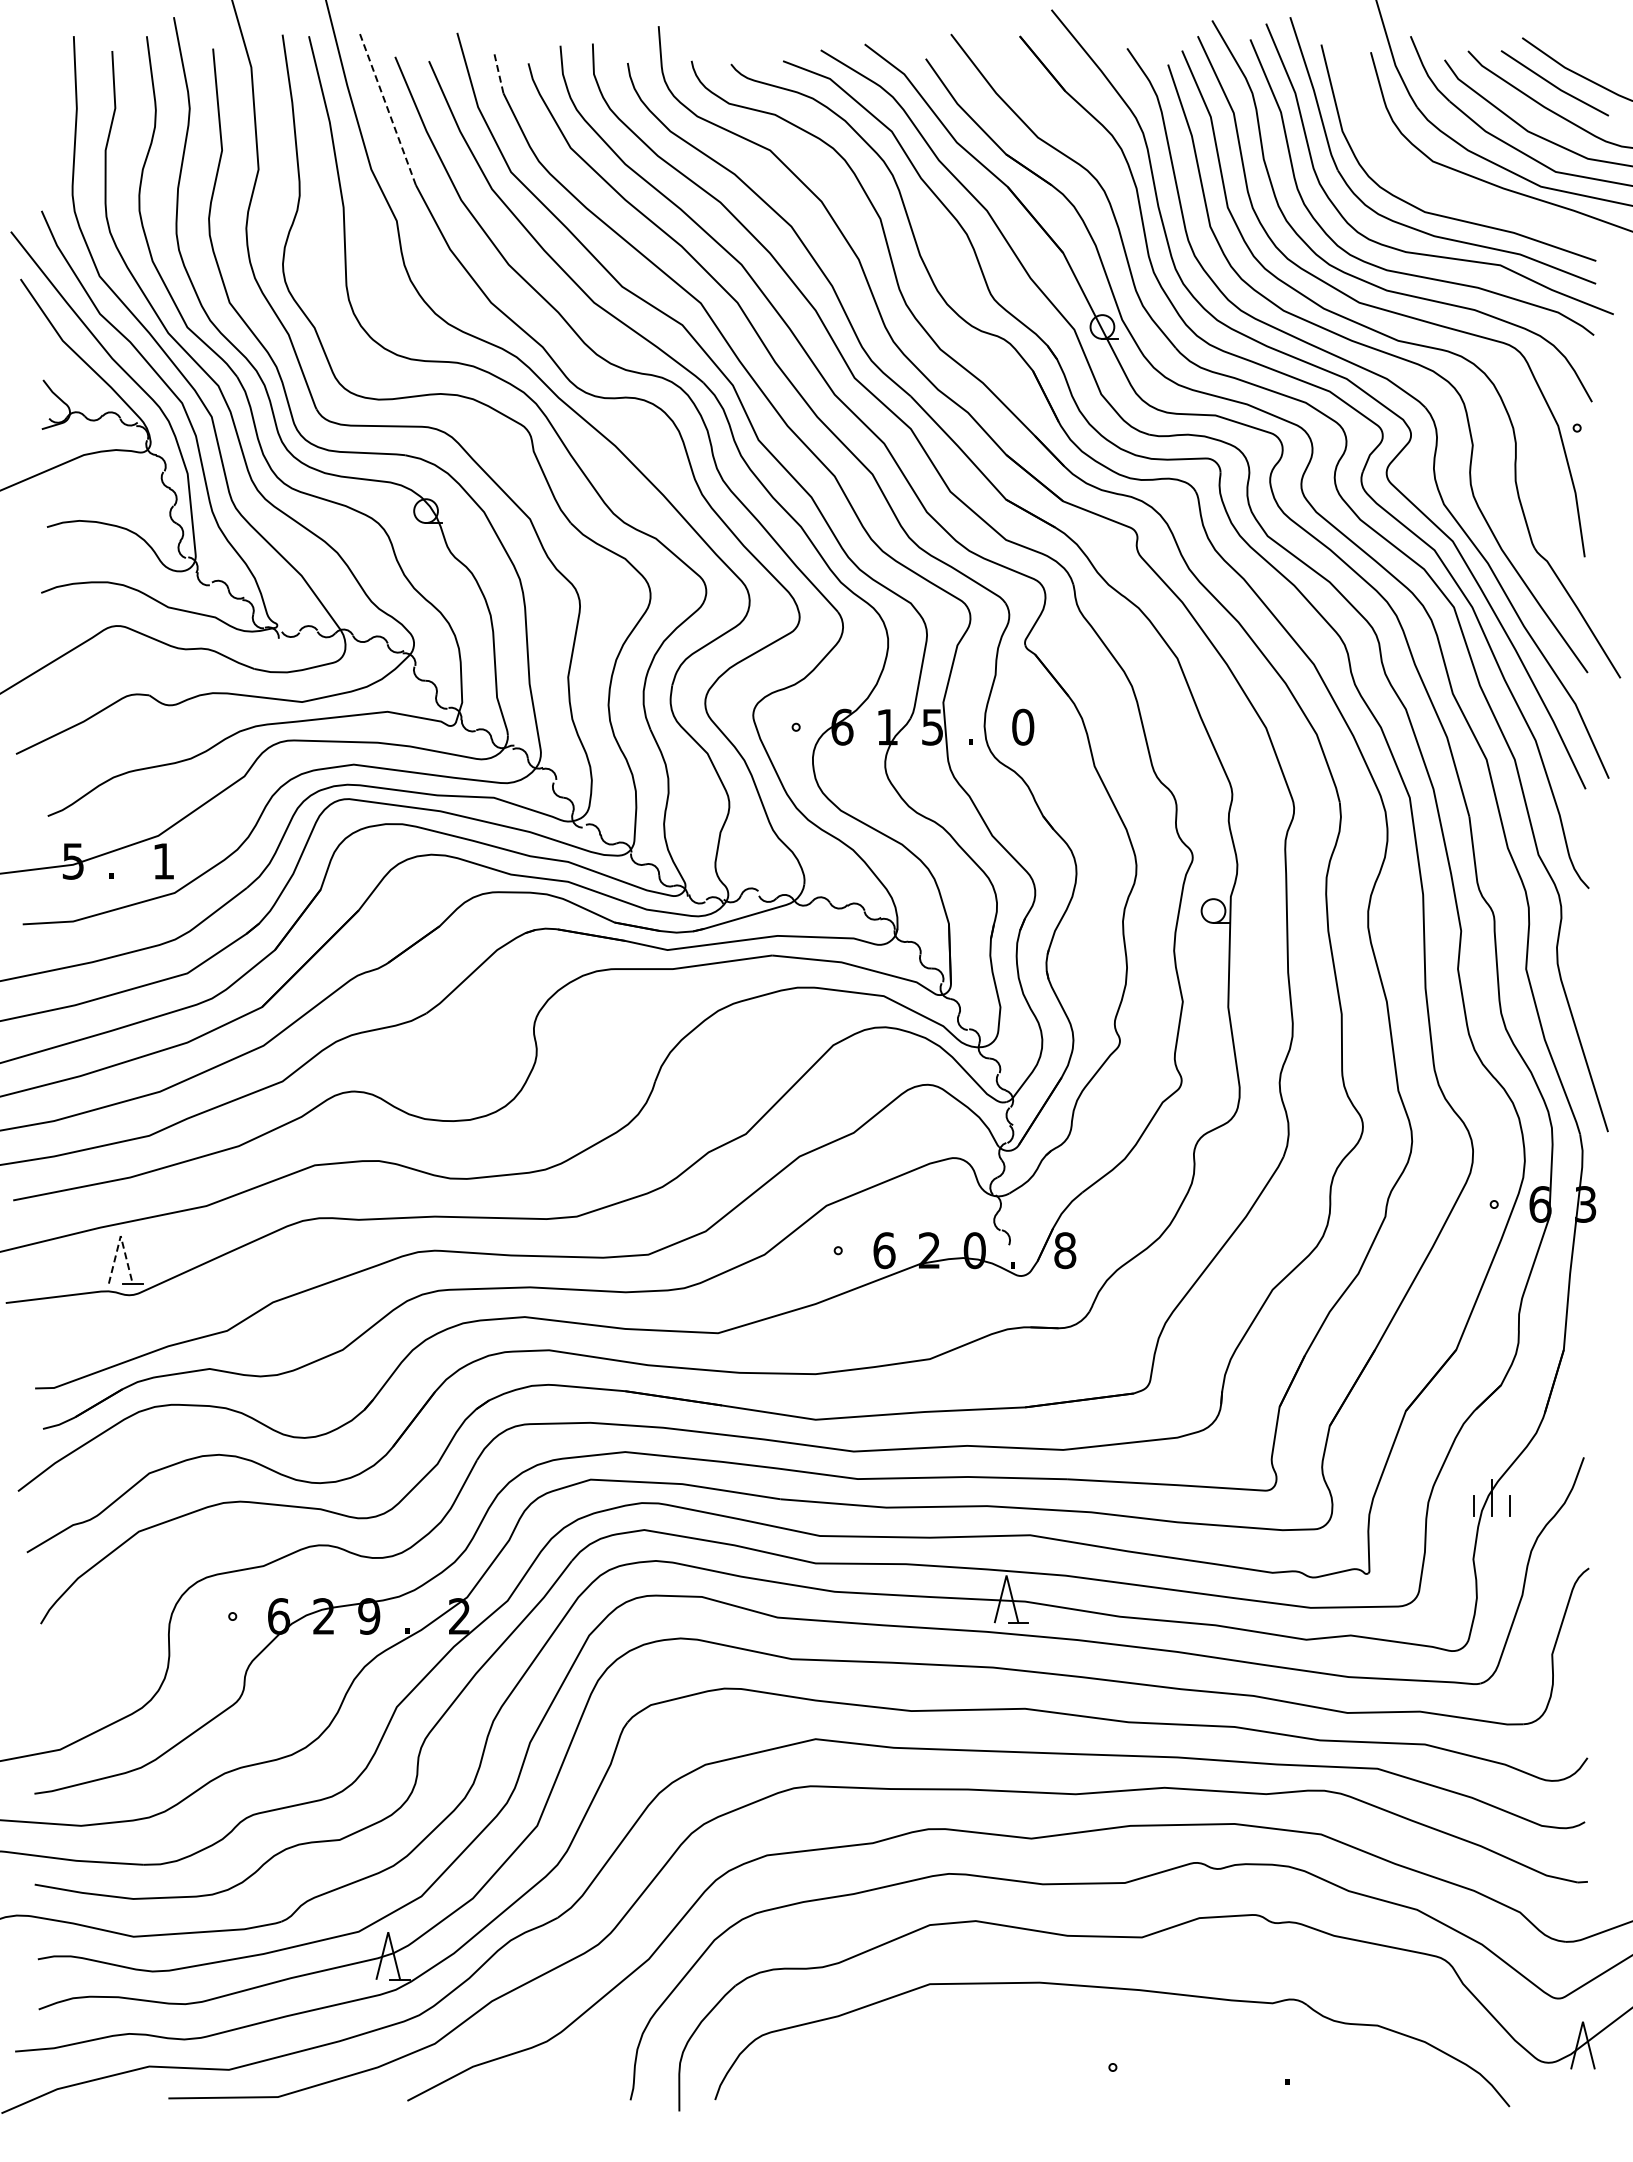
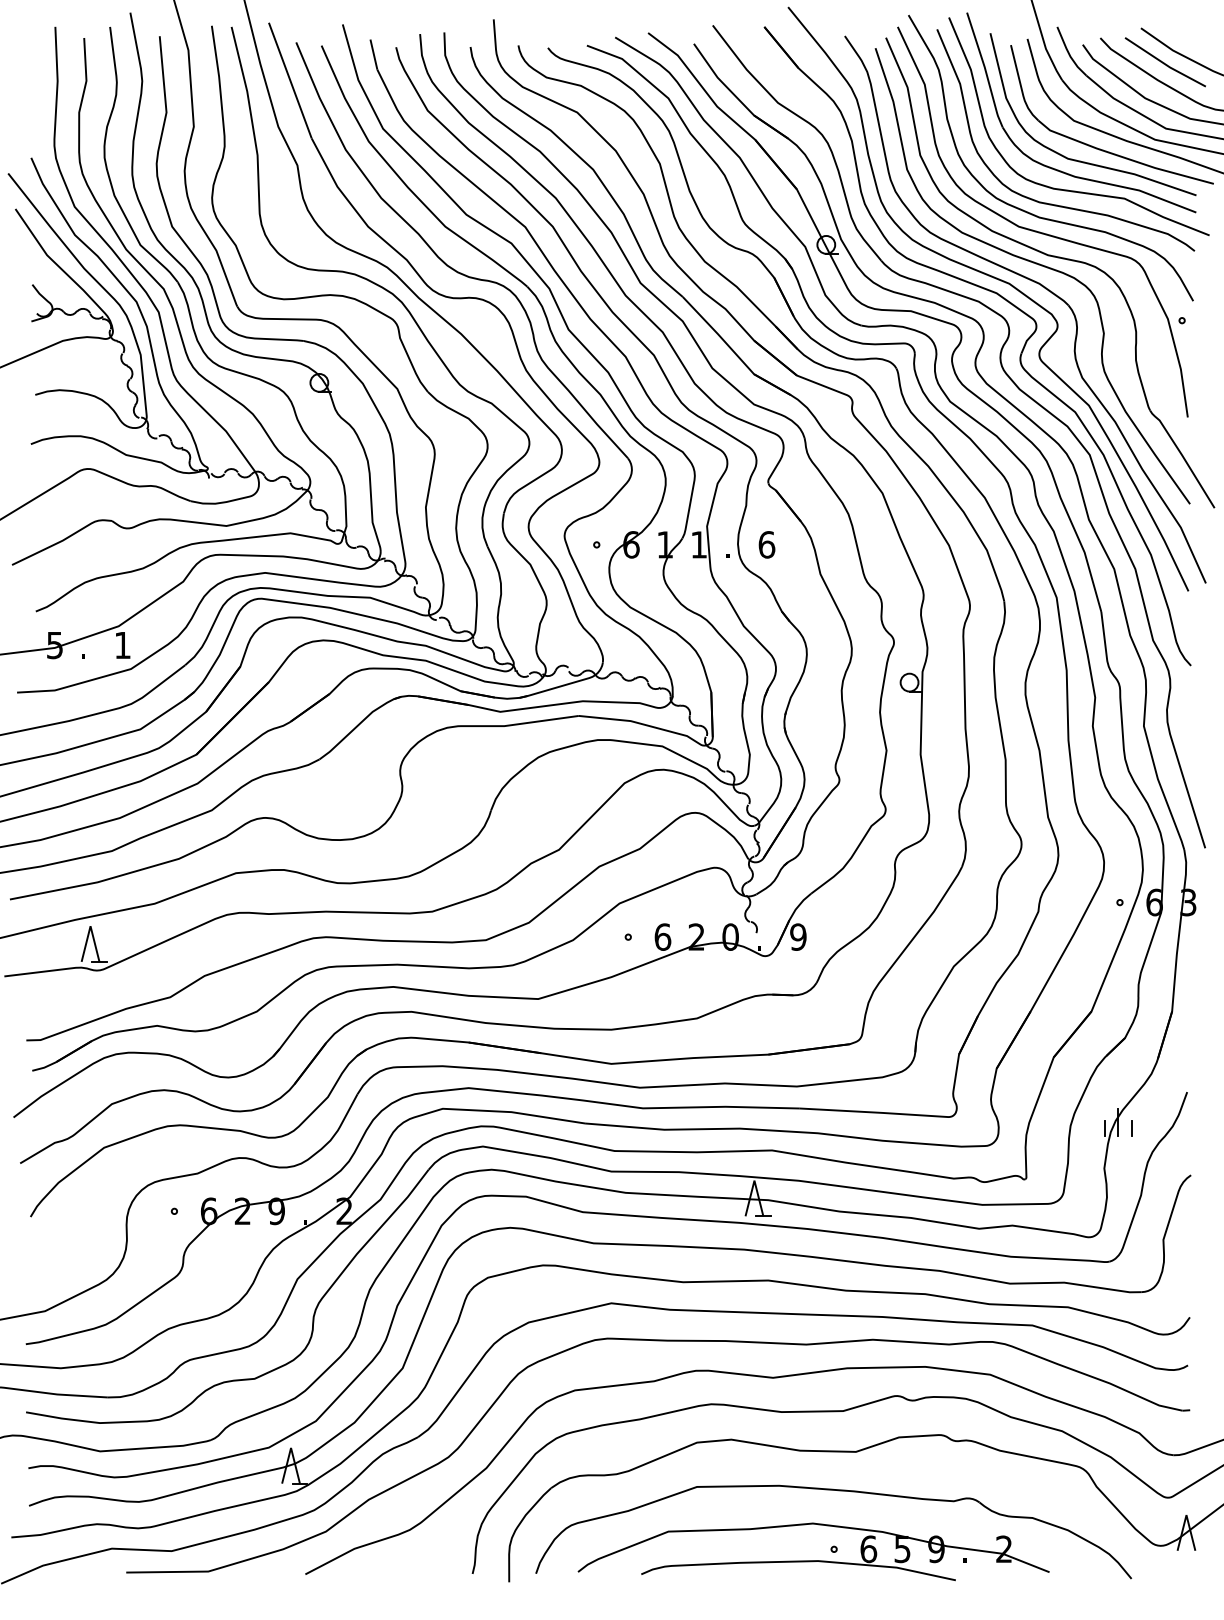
line: (498, 73) -> (373, 54), dashed -> solid
line: (387, 106) -> (290, 79), dashed -> solid
part: (1467, 198) -> (1099, 148), added
text: (1023, 726) -> (767, 544), 0 -> 6
text: (932, 727) -> (698, 545), 5 -> 1
line: (120, 1236) -> (90, 926), dashed -> solid
text: (1065, 1250) -> (798, 937), 8 -> 9
part: (1085, 2082) -> (813, 1560), added

